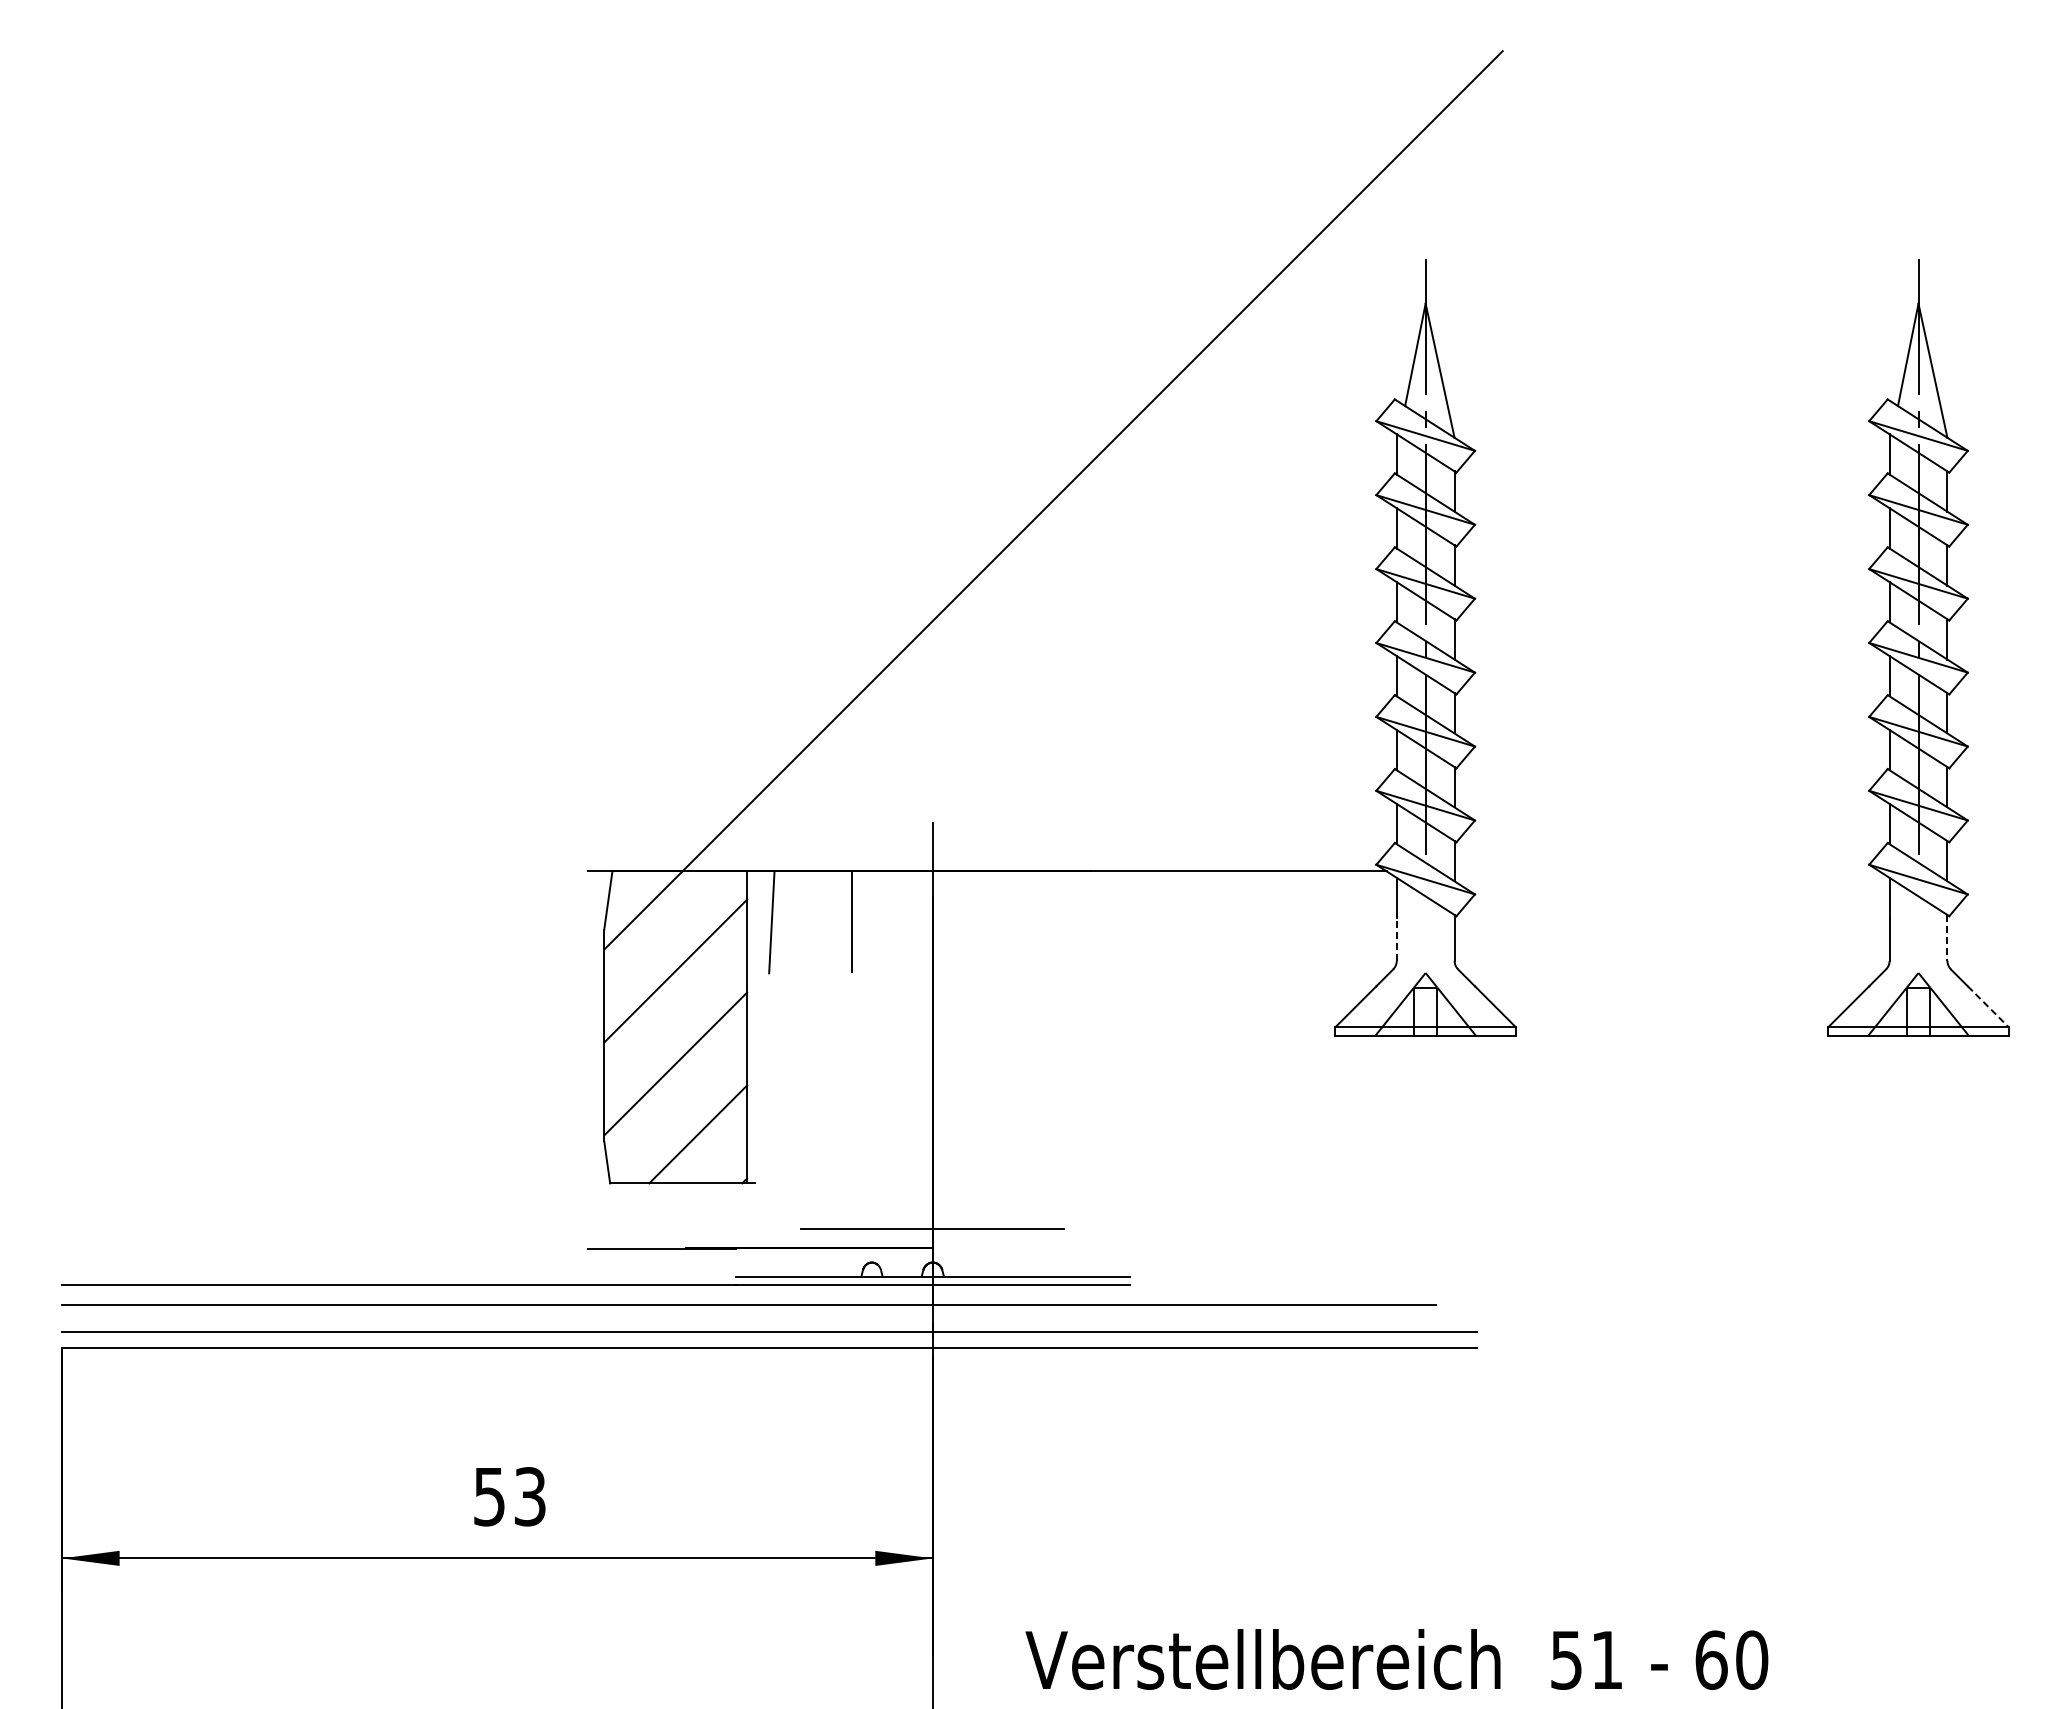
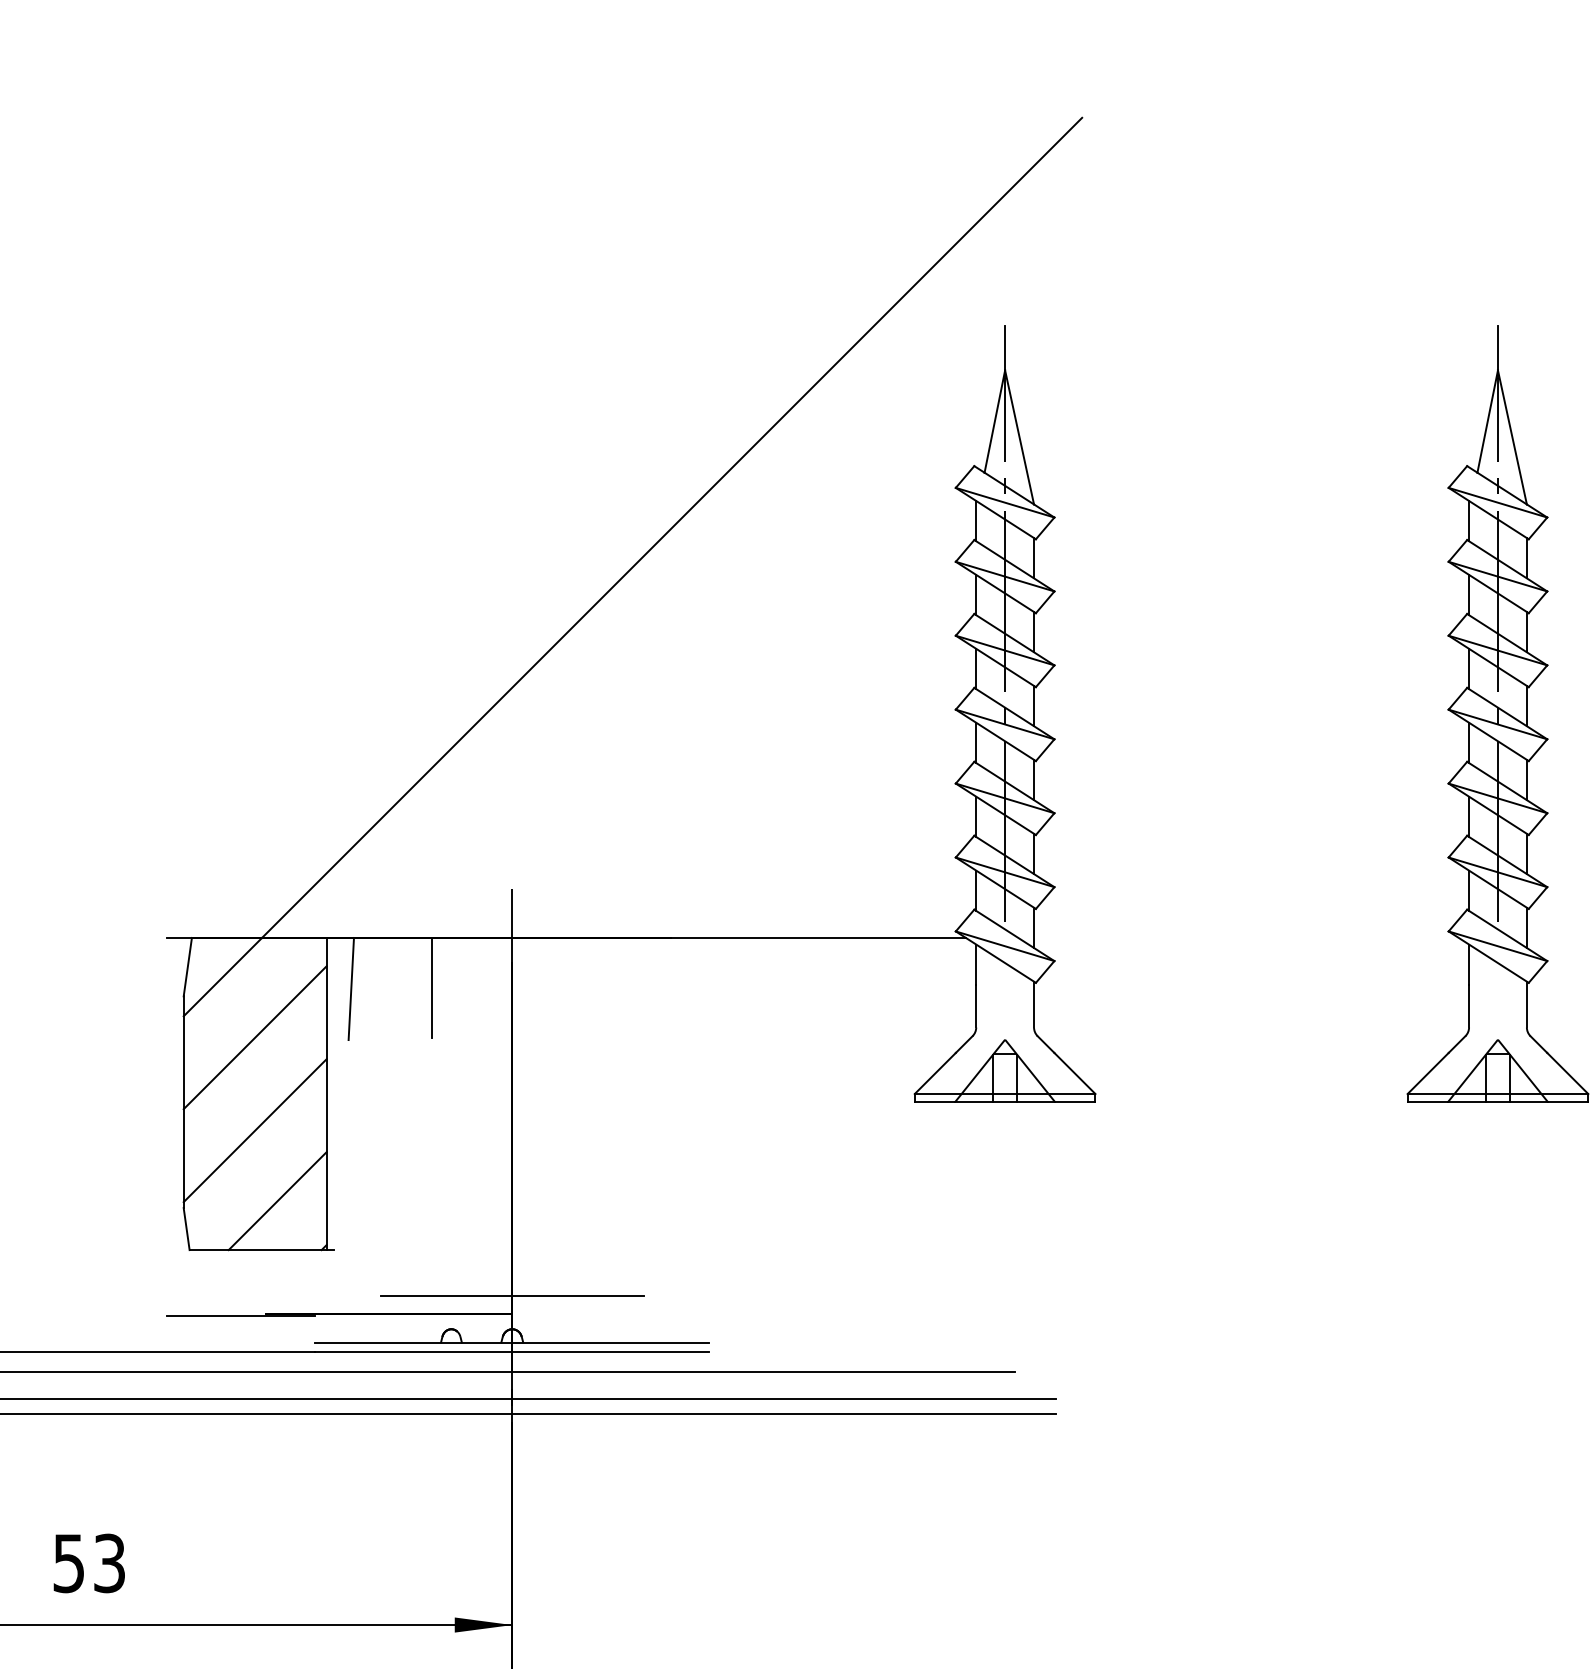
line: (1947, 937) -> (1526, 1004), dashed -> solid
line: (1396, 938) -> (975, 1005), dashed -> solid
line: (1988, 1007) -> (1567, 1074), dashed -> solid

